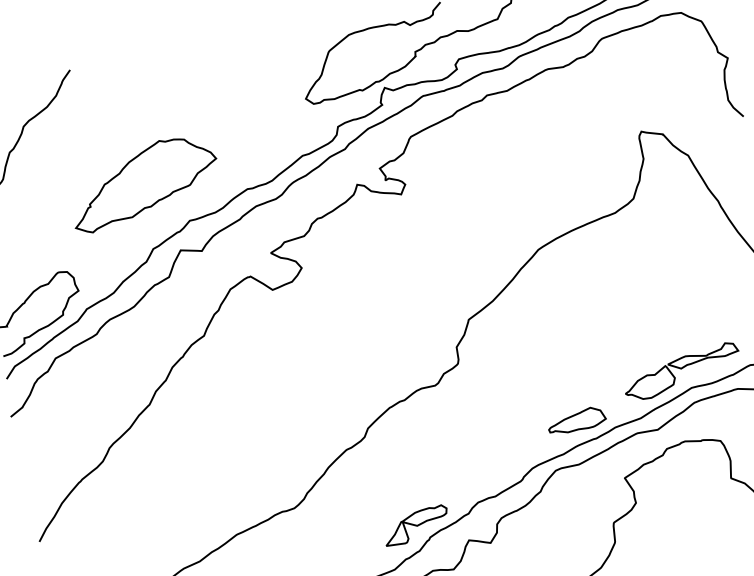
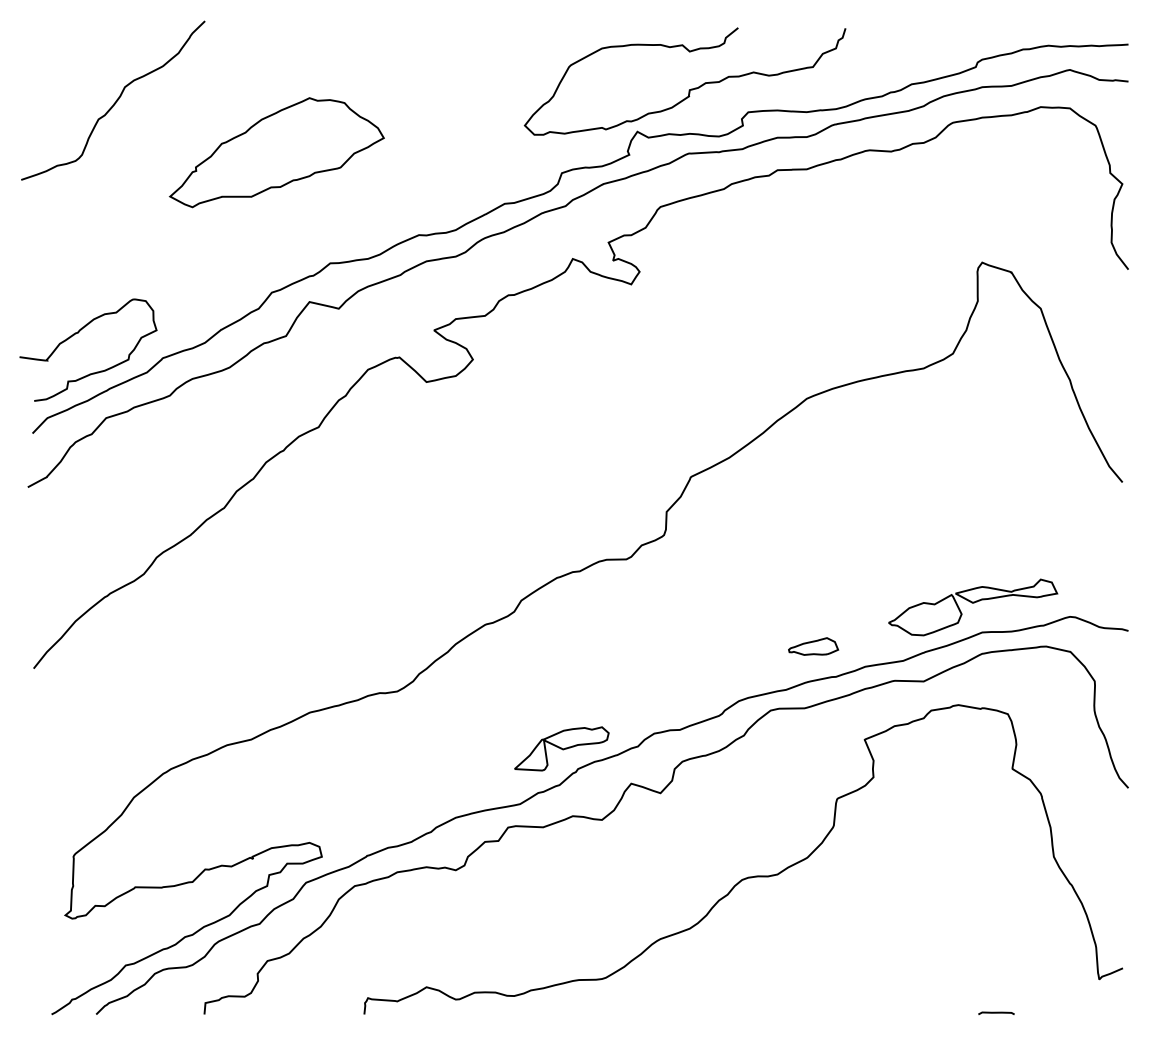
part: (143, 183) -> (276, 152), moved
part: (576, 420) -> (813, 646), size x0.6

